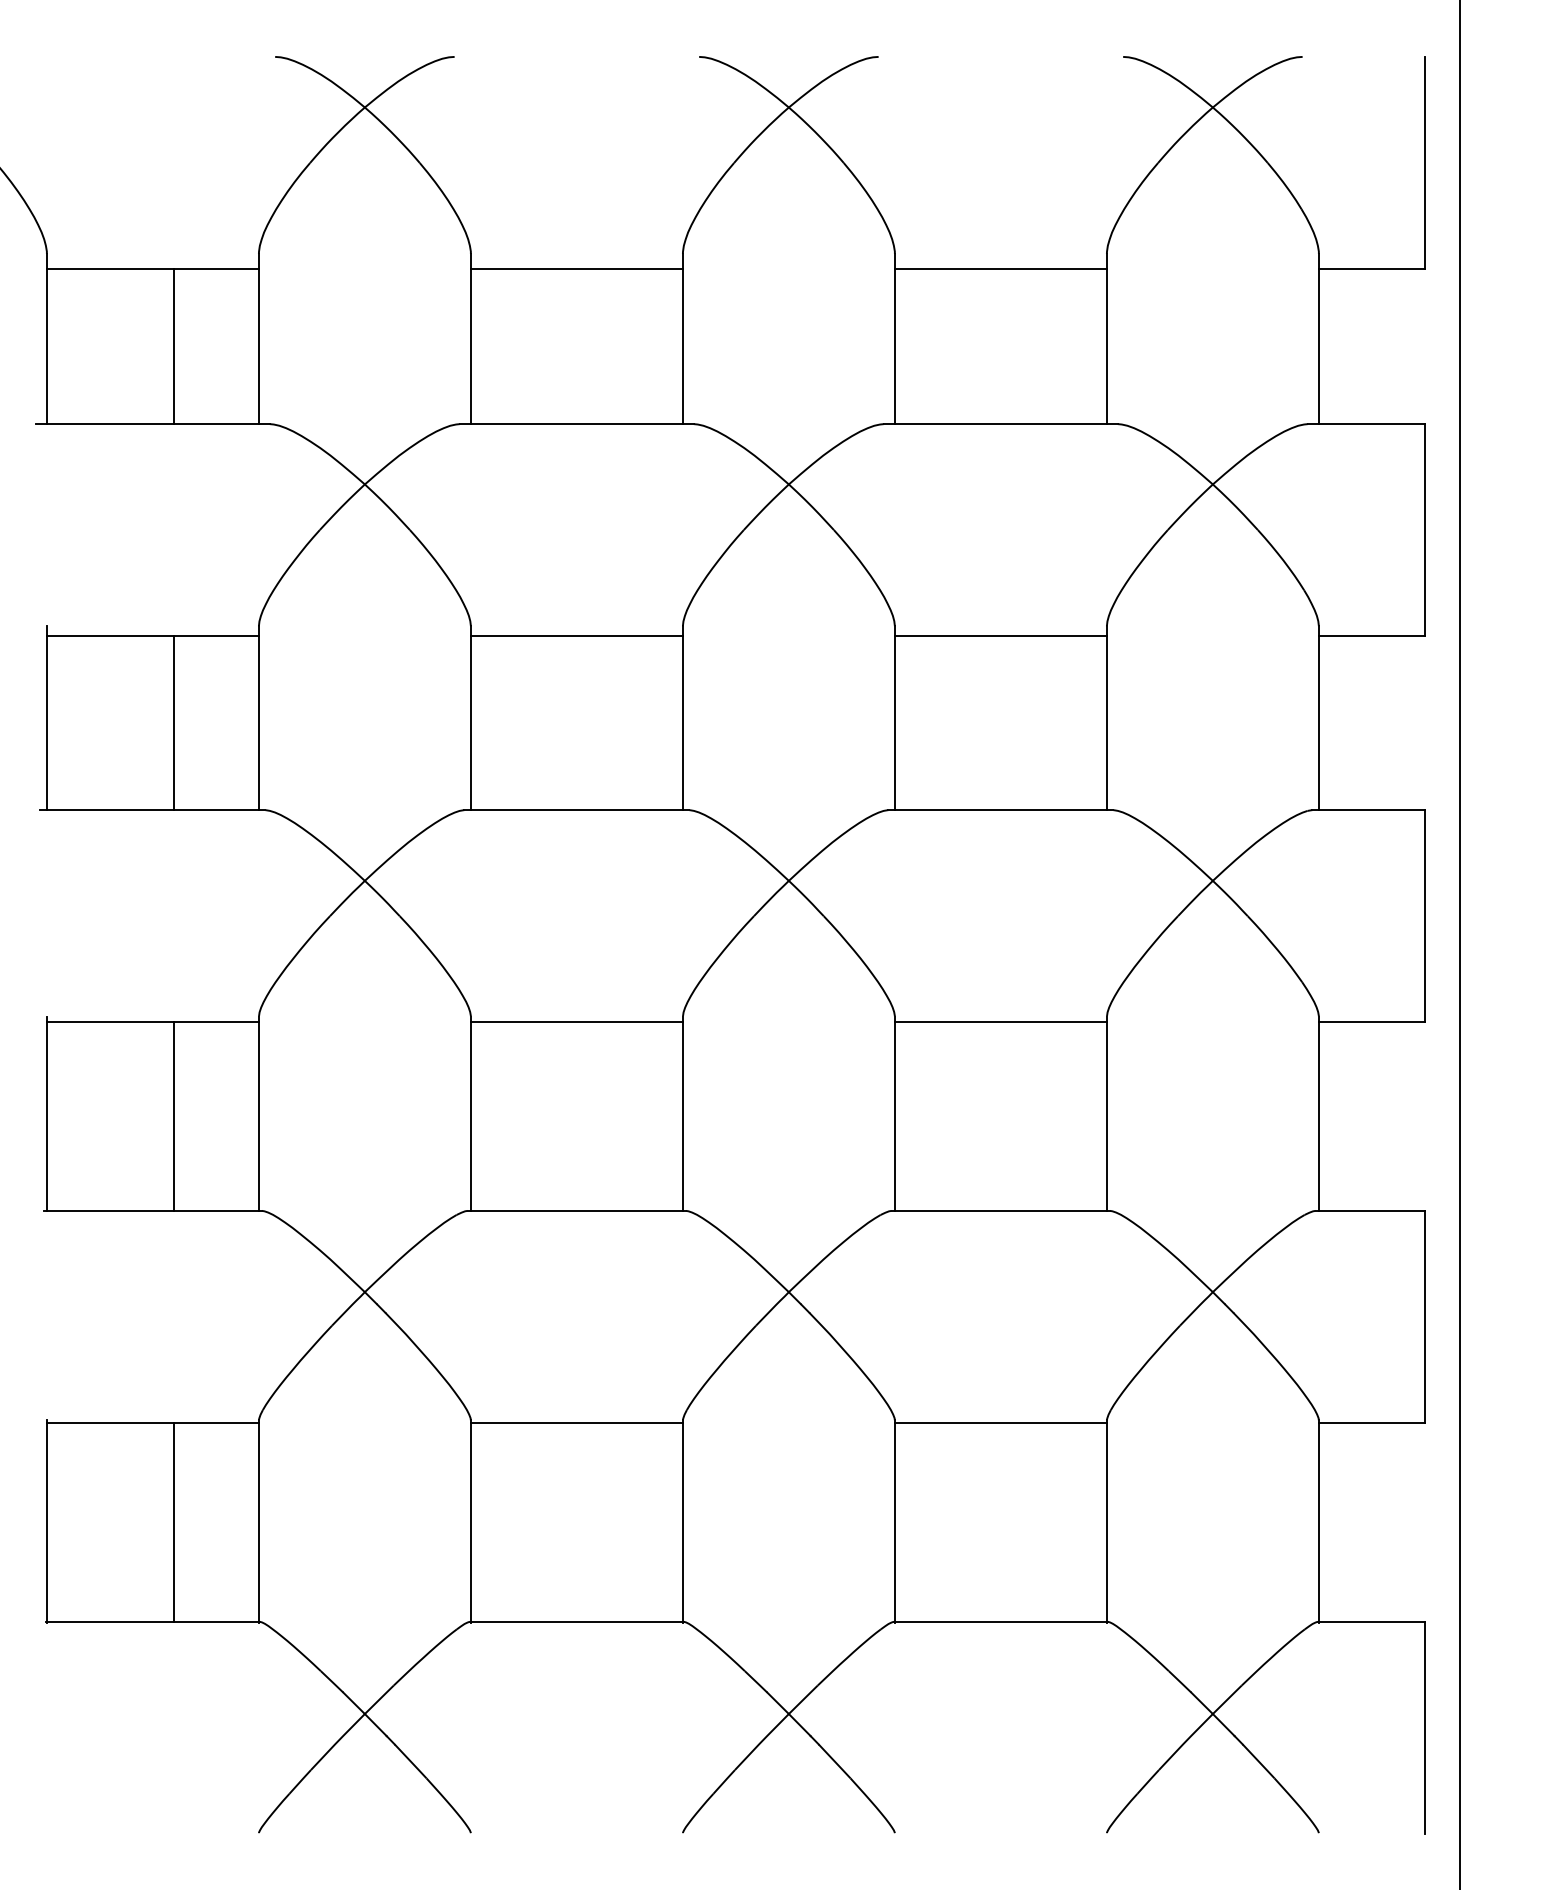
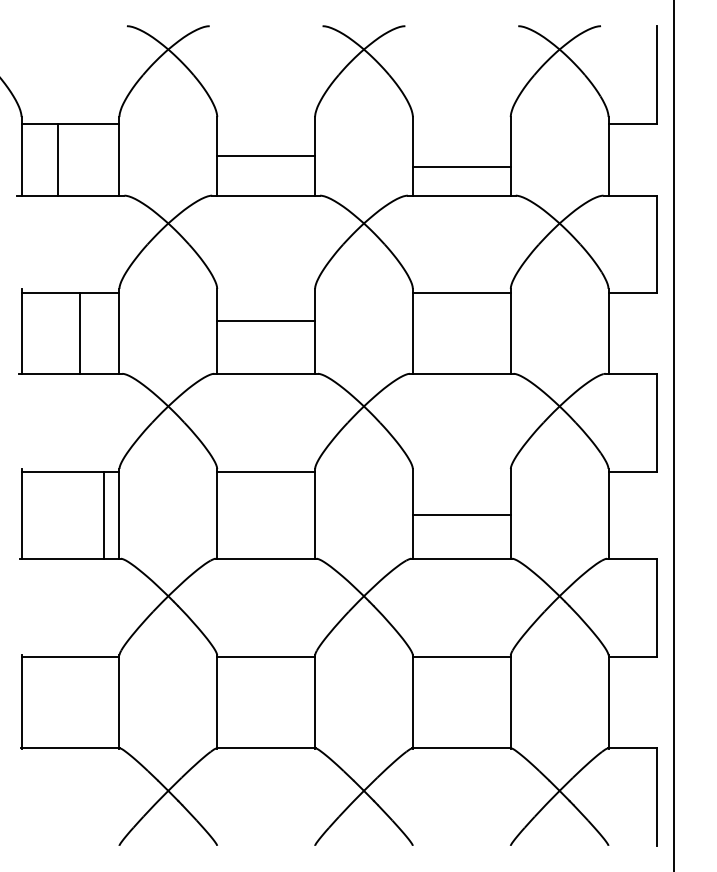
line: (577, 269) -> (266, 156), moved
line: (1000, 269) -> (461, 167), moved
line: (174, 345) -> (58, 159), moved
line: (577, 636) -> (266, 321), moved
line: (1000, 1021) -> (461, 514), moved
line: (174, 1115) -> (104, 514), moved
line: (174, 1522) -> (80, 702), removed

